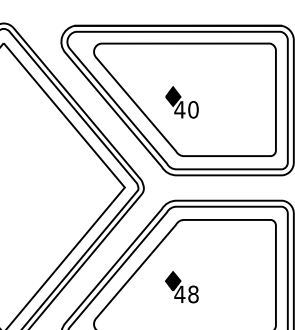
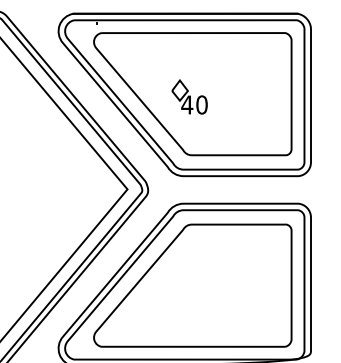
fill: (172, 96) -> (179, 90), removed
part: (181, 287) -> (189, 297), removed

